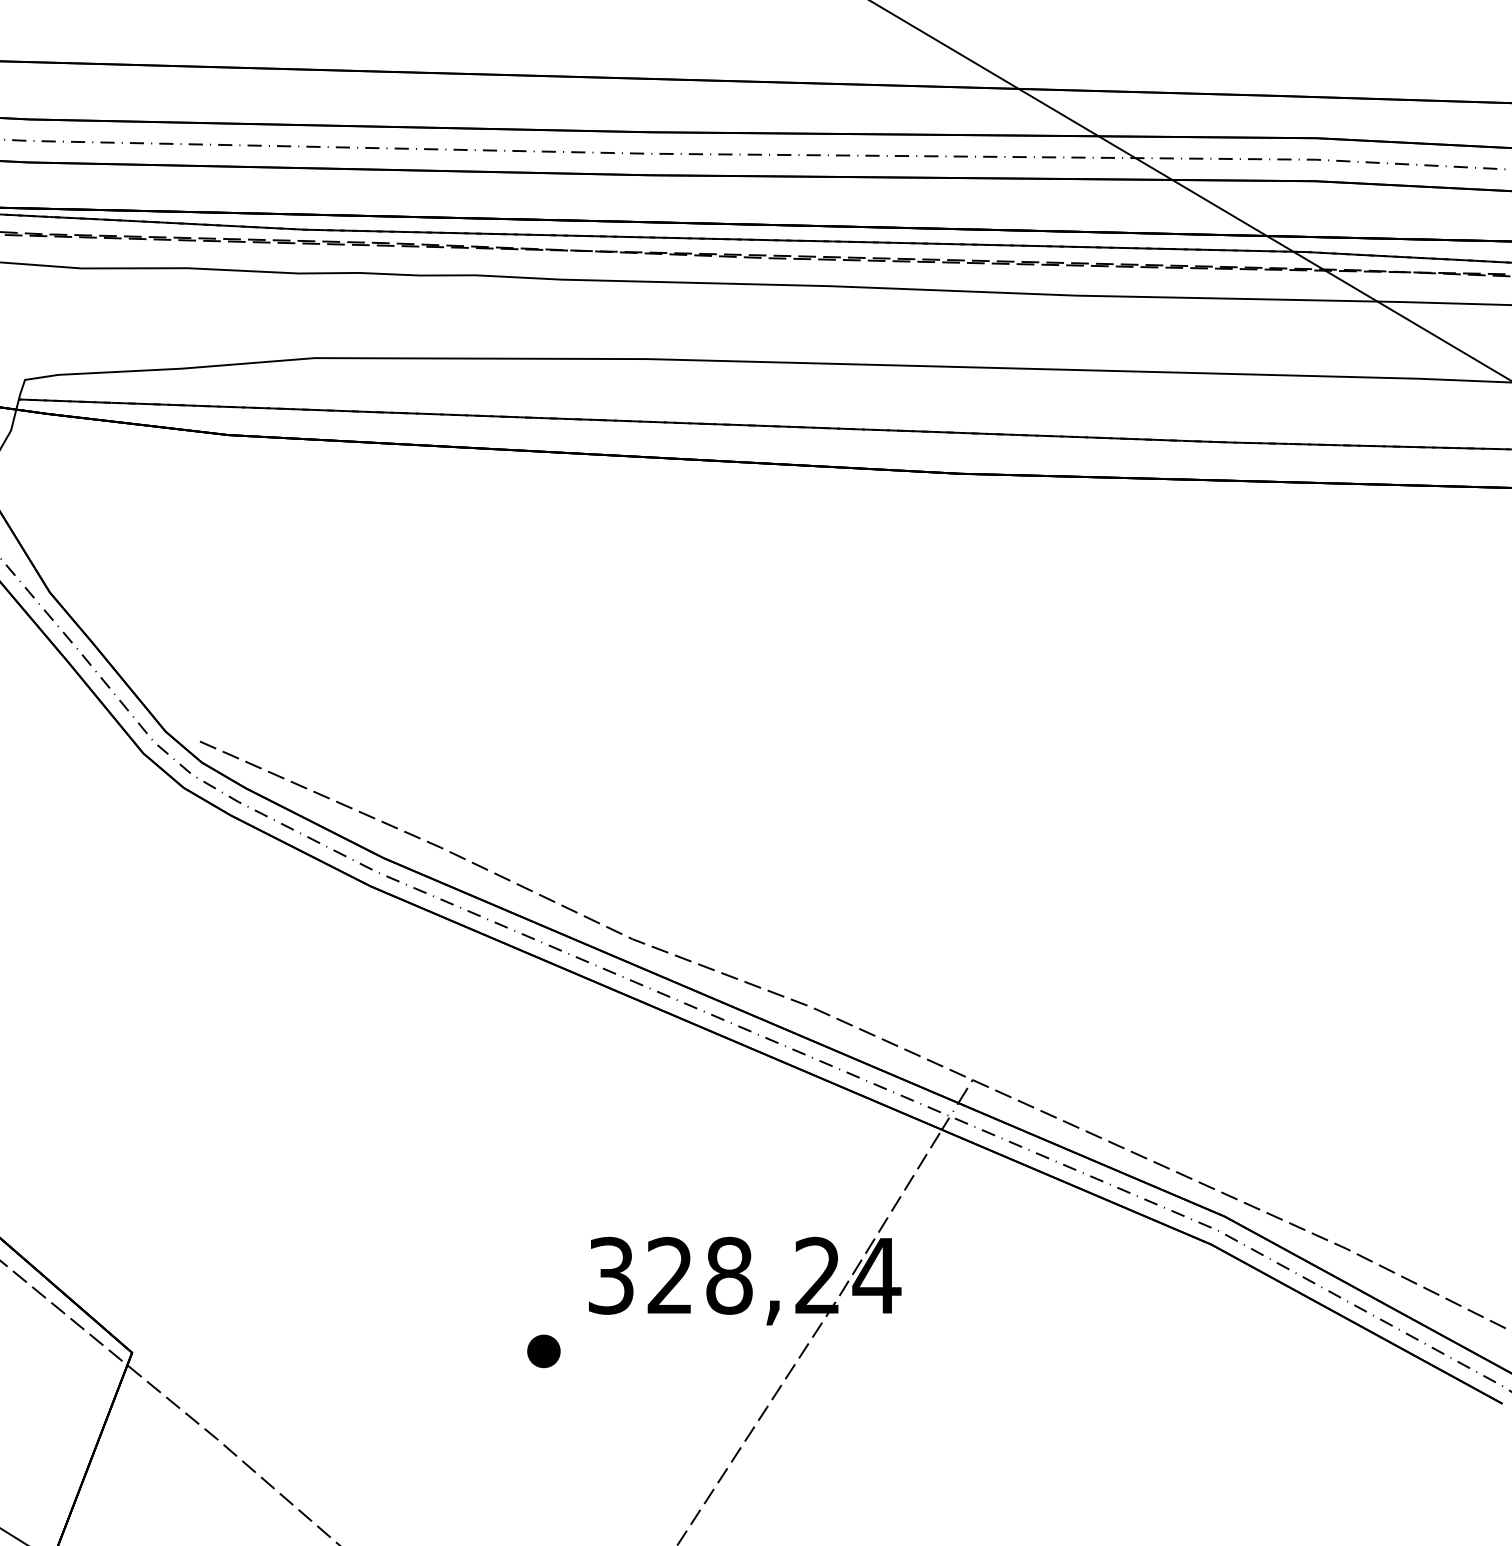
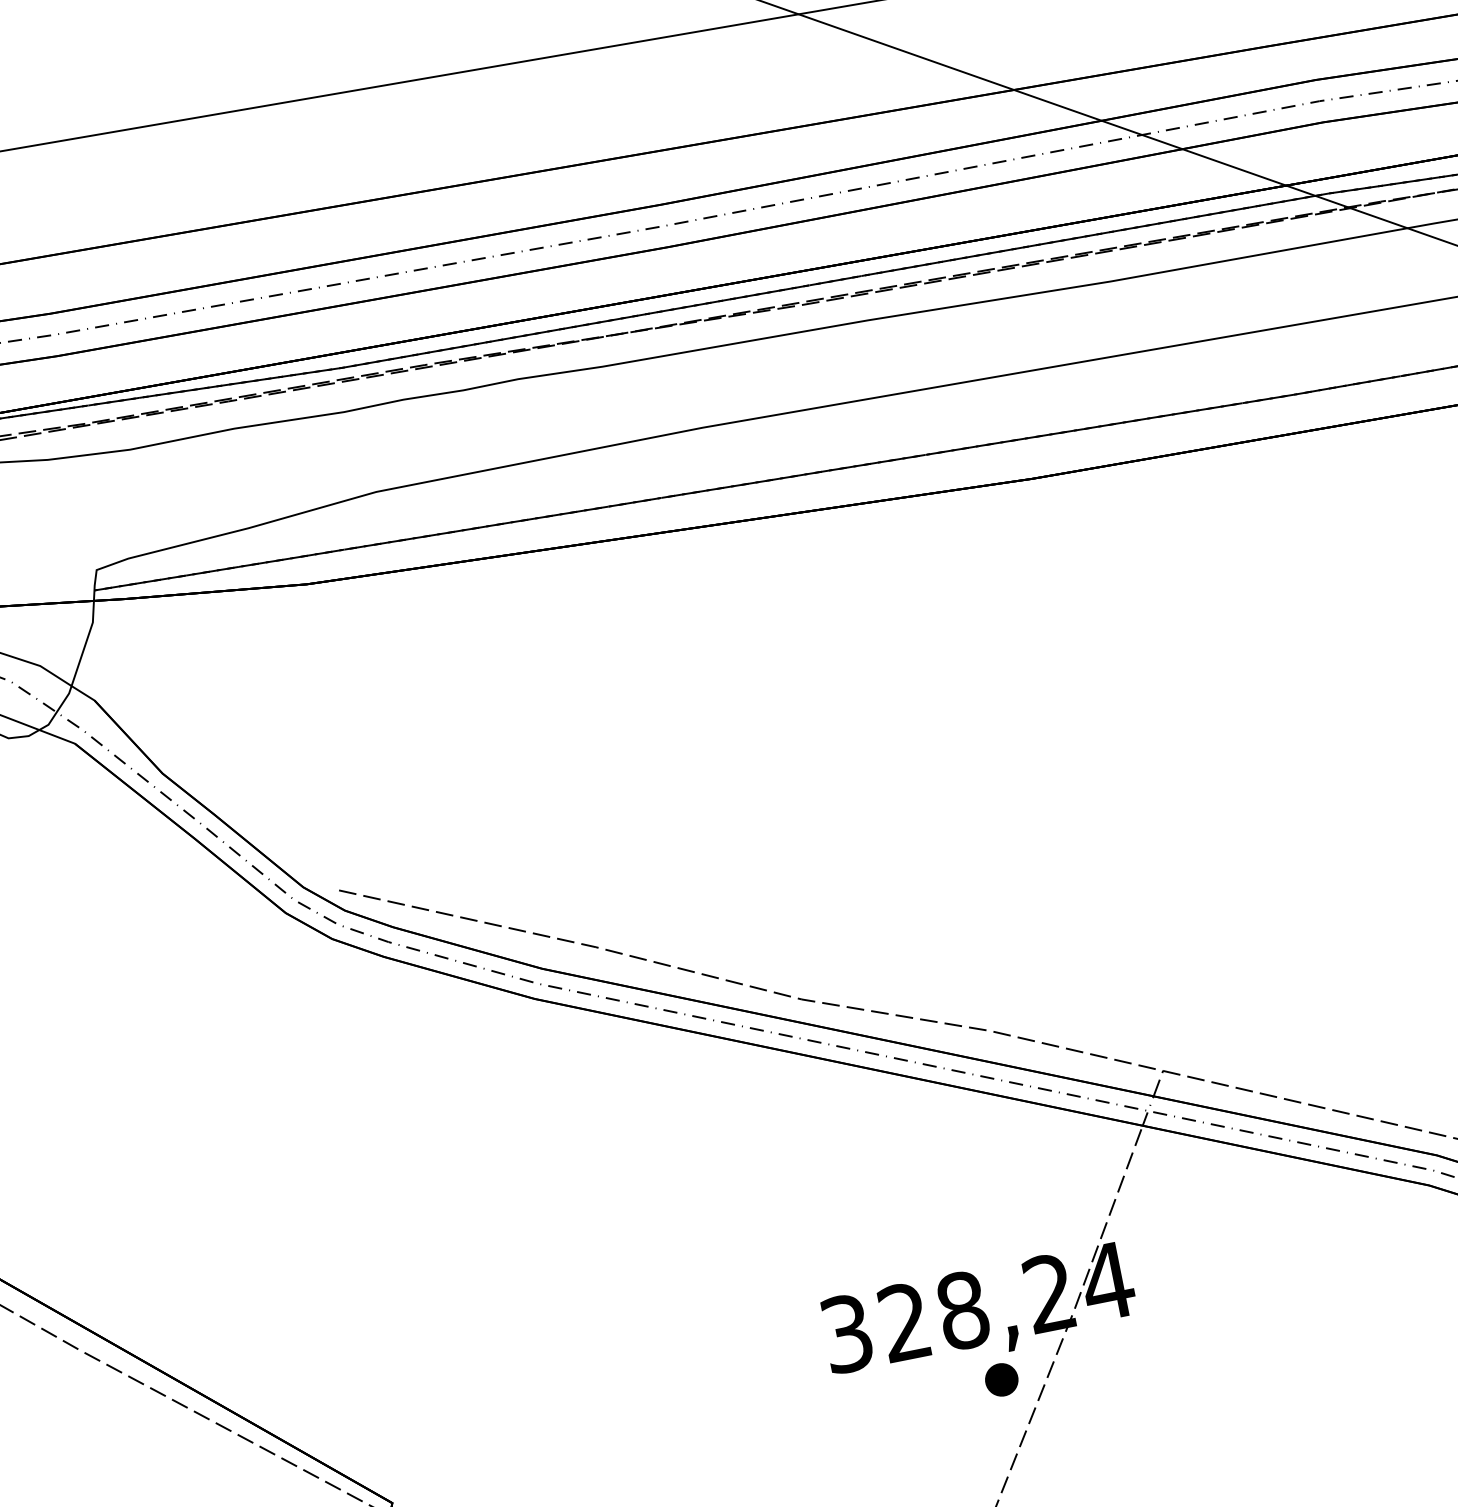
part: (543, 1351) -> (1001, 1380), moved

